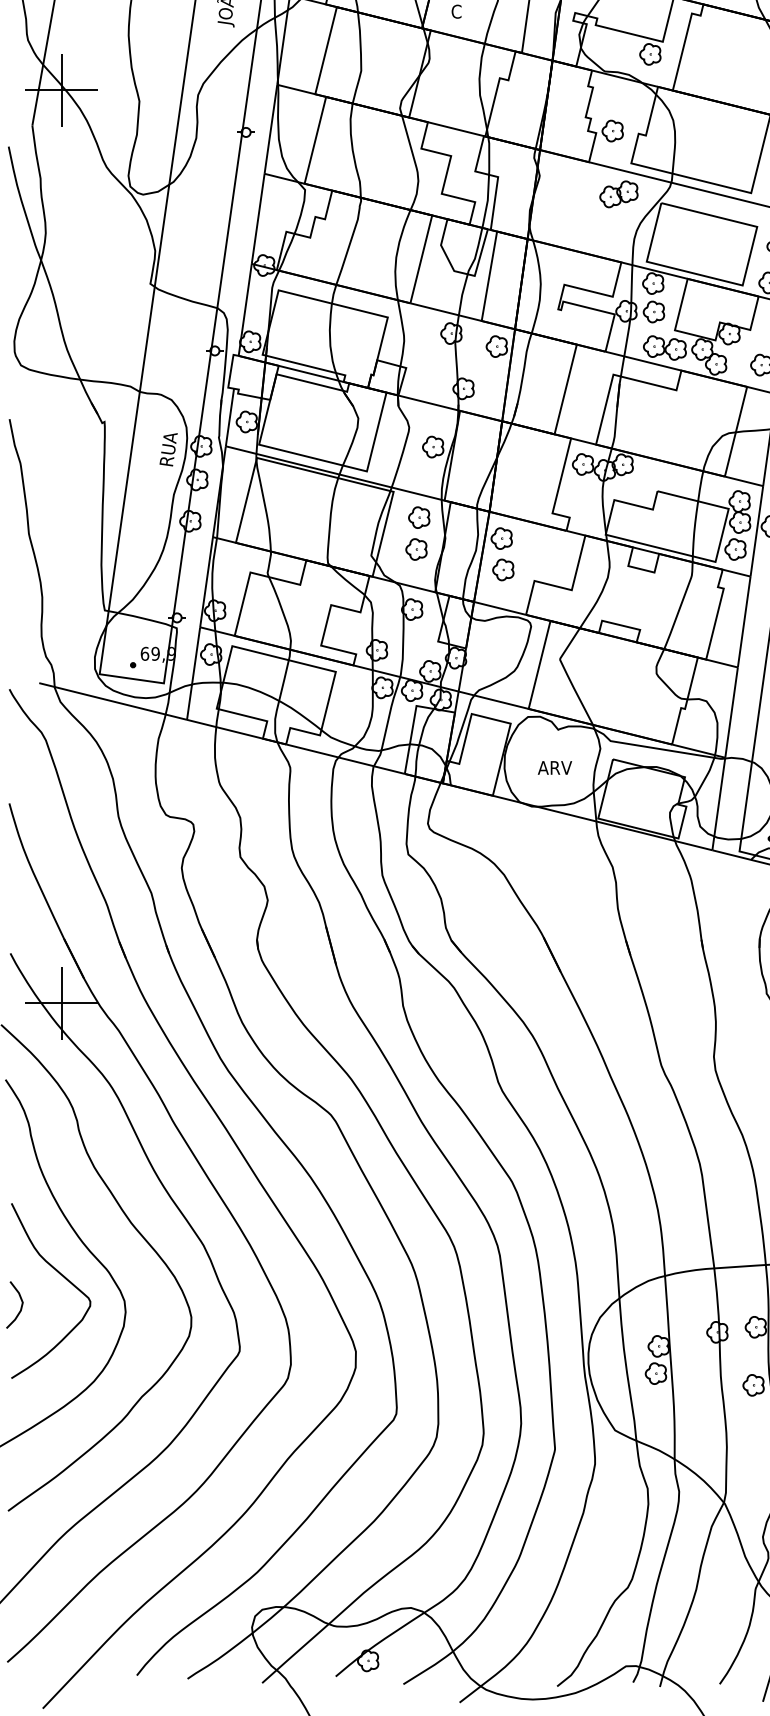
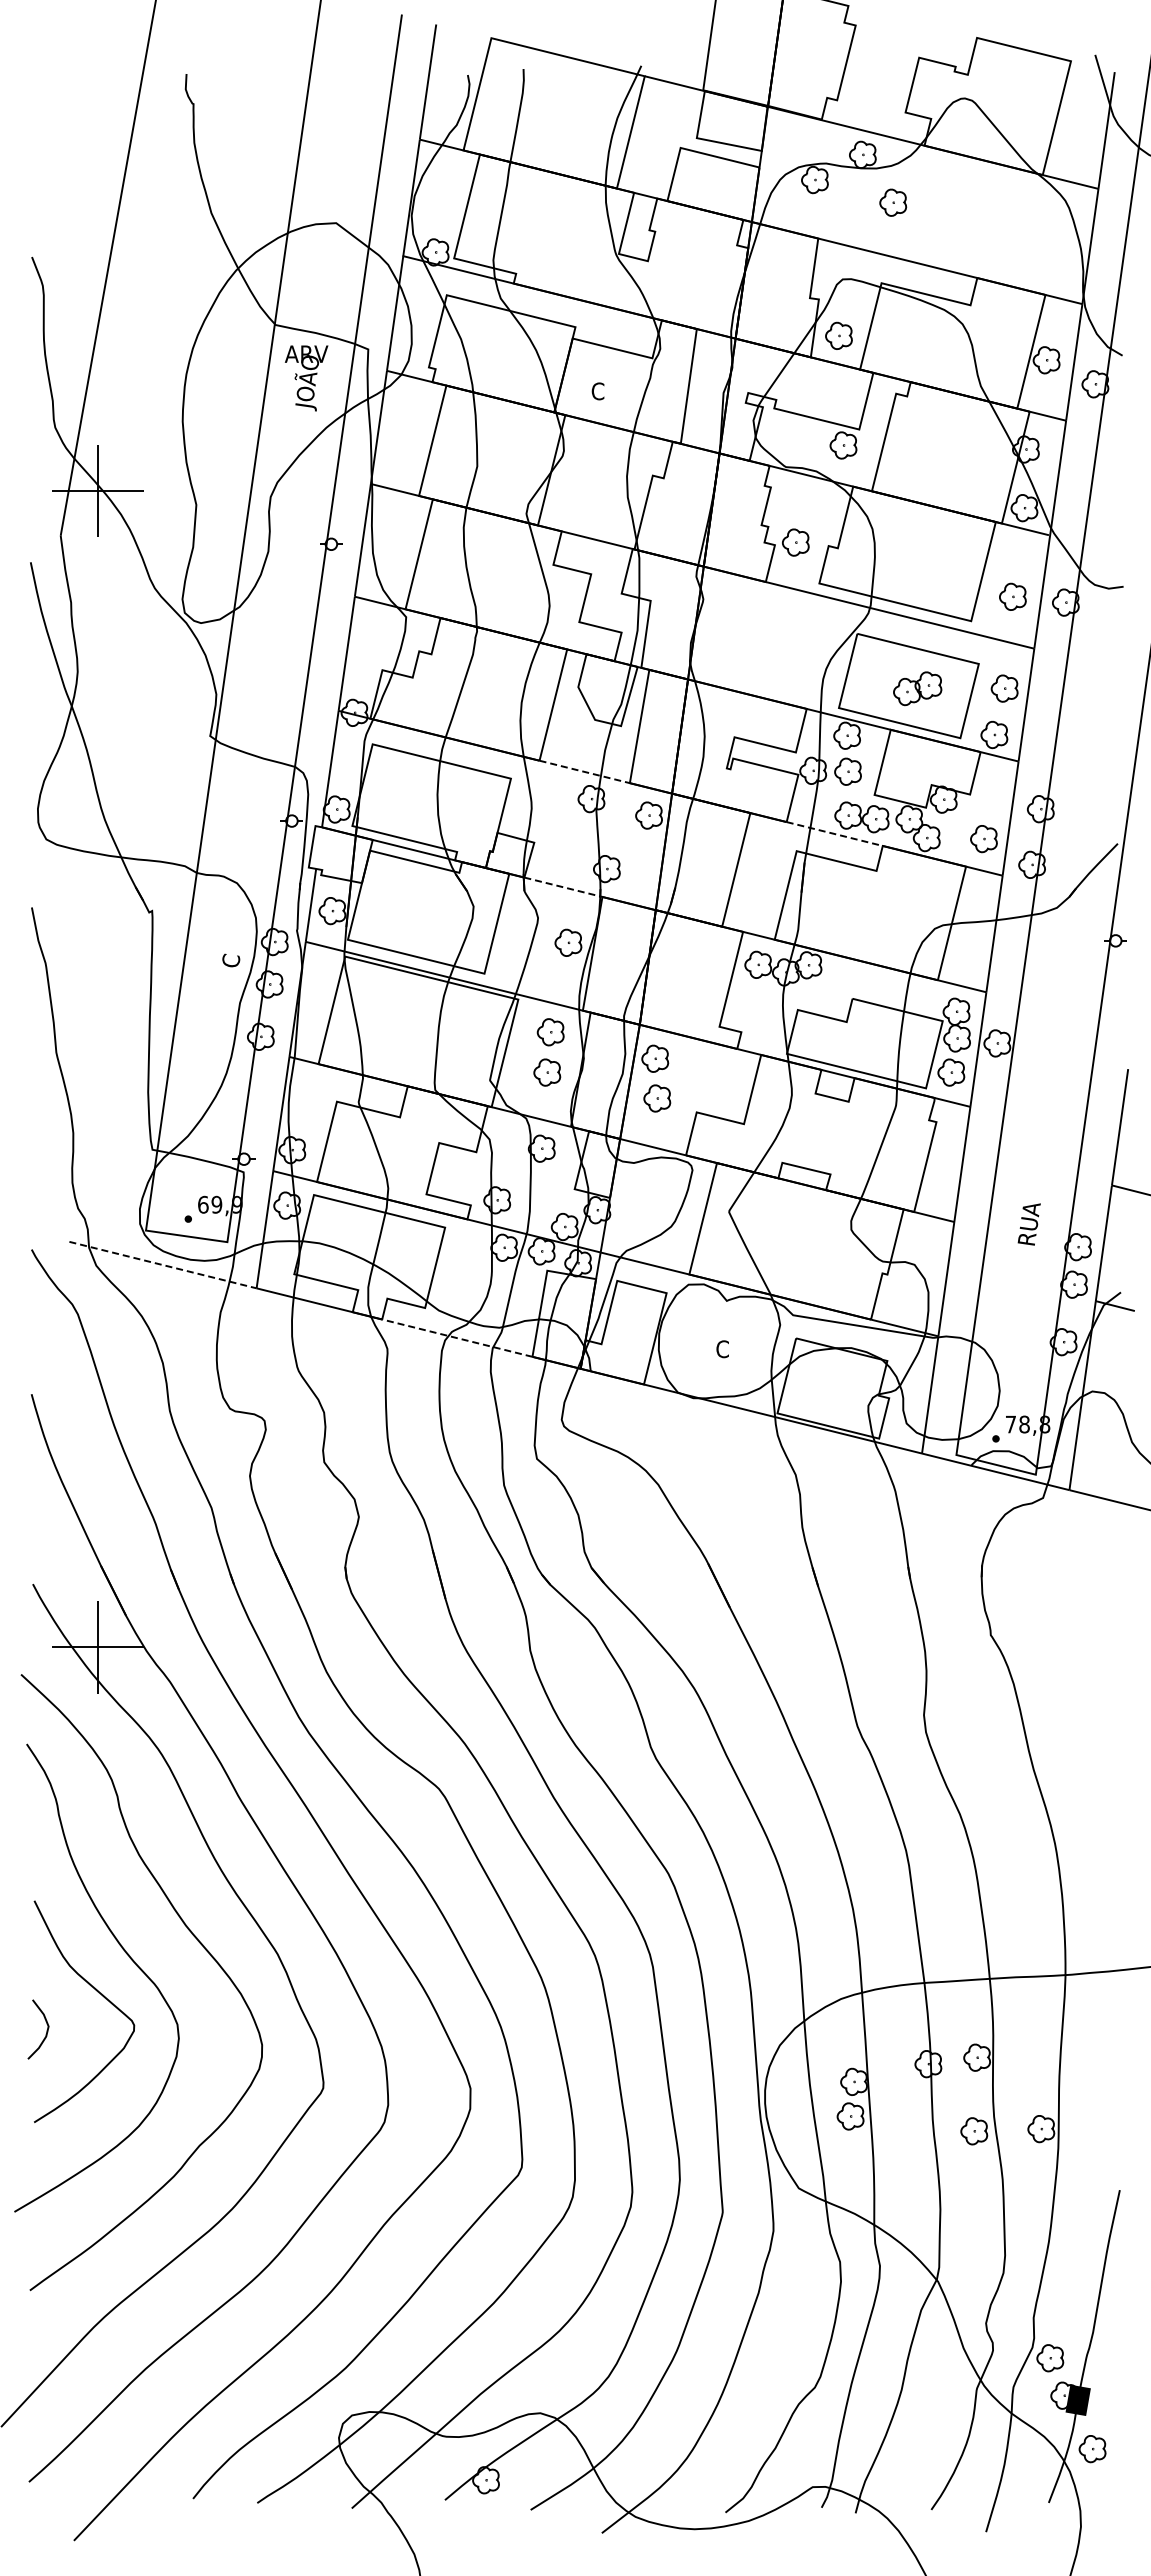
part: (618, 194) -> (917, 688), moved
line: (445, 311) -> (584, 771), solid -> dashed
line: (643, 361) -> (834, 834), solid -> dashed
line: (429, 403) -> (563, 887), solid -> dashed
text: (167, 449) -> (232, 946), RUA -> C
line: (113, 701) -> (163, 1265), solid -> dashed
line: (344, 759) -> (456, 1338), solid -> dashed
text: (554, 768) -> (722, 1349), ARV -> C

